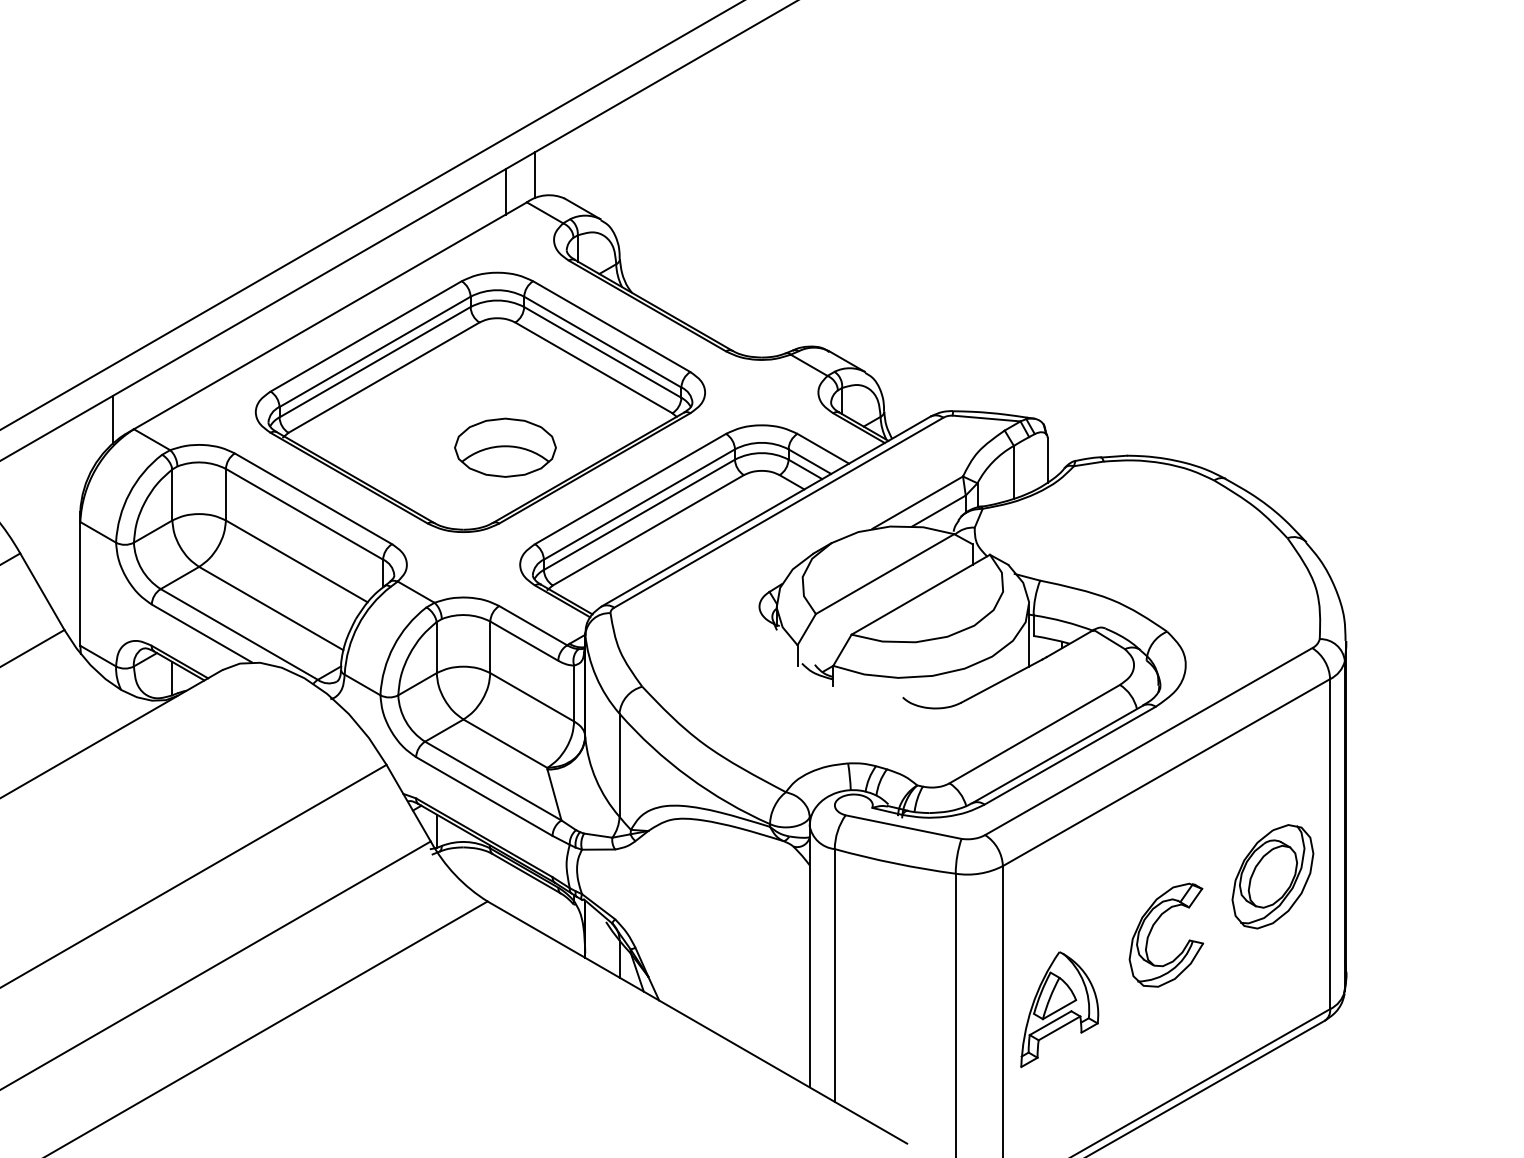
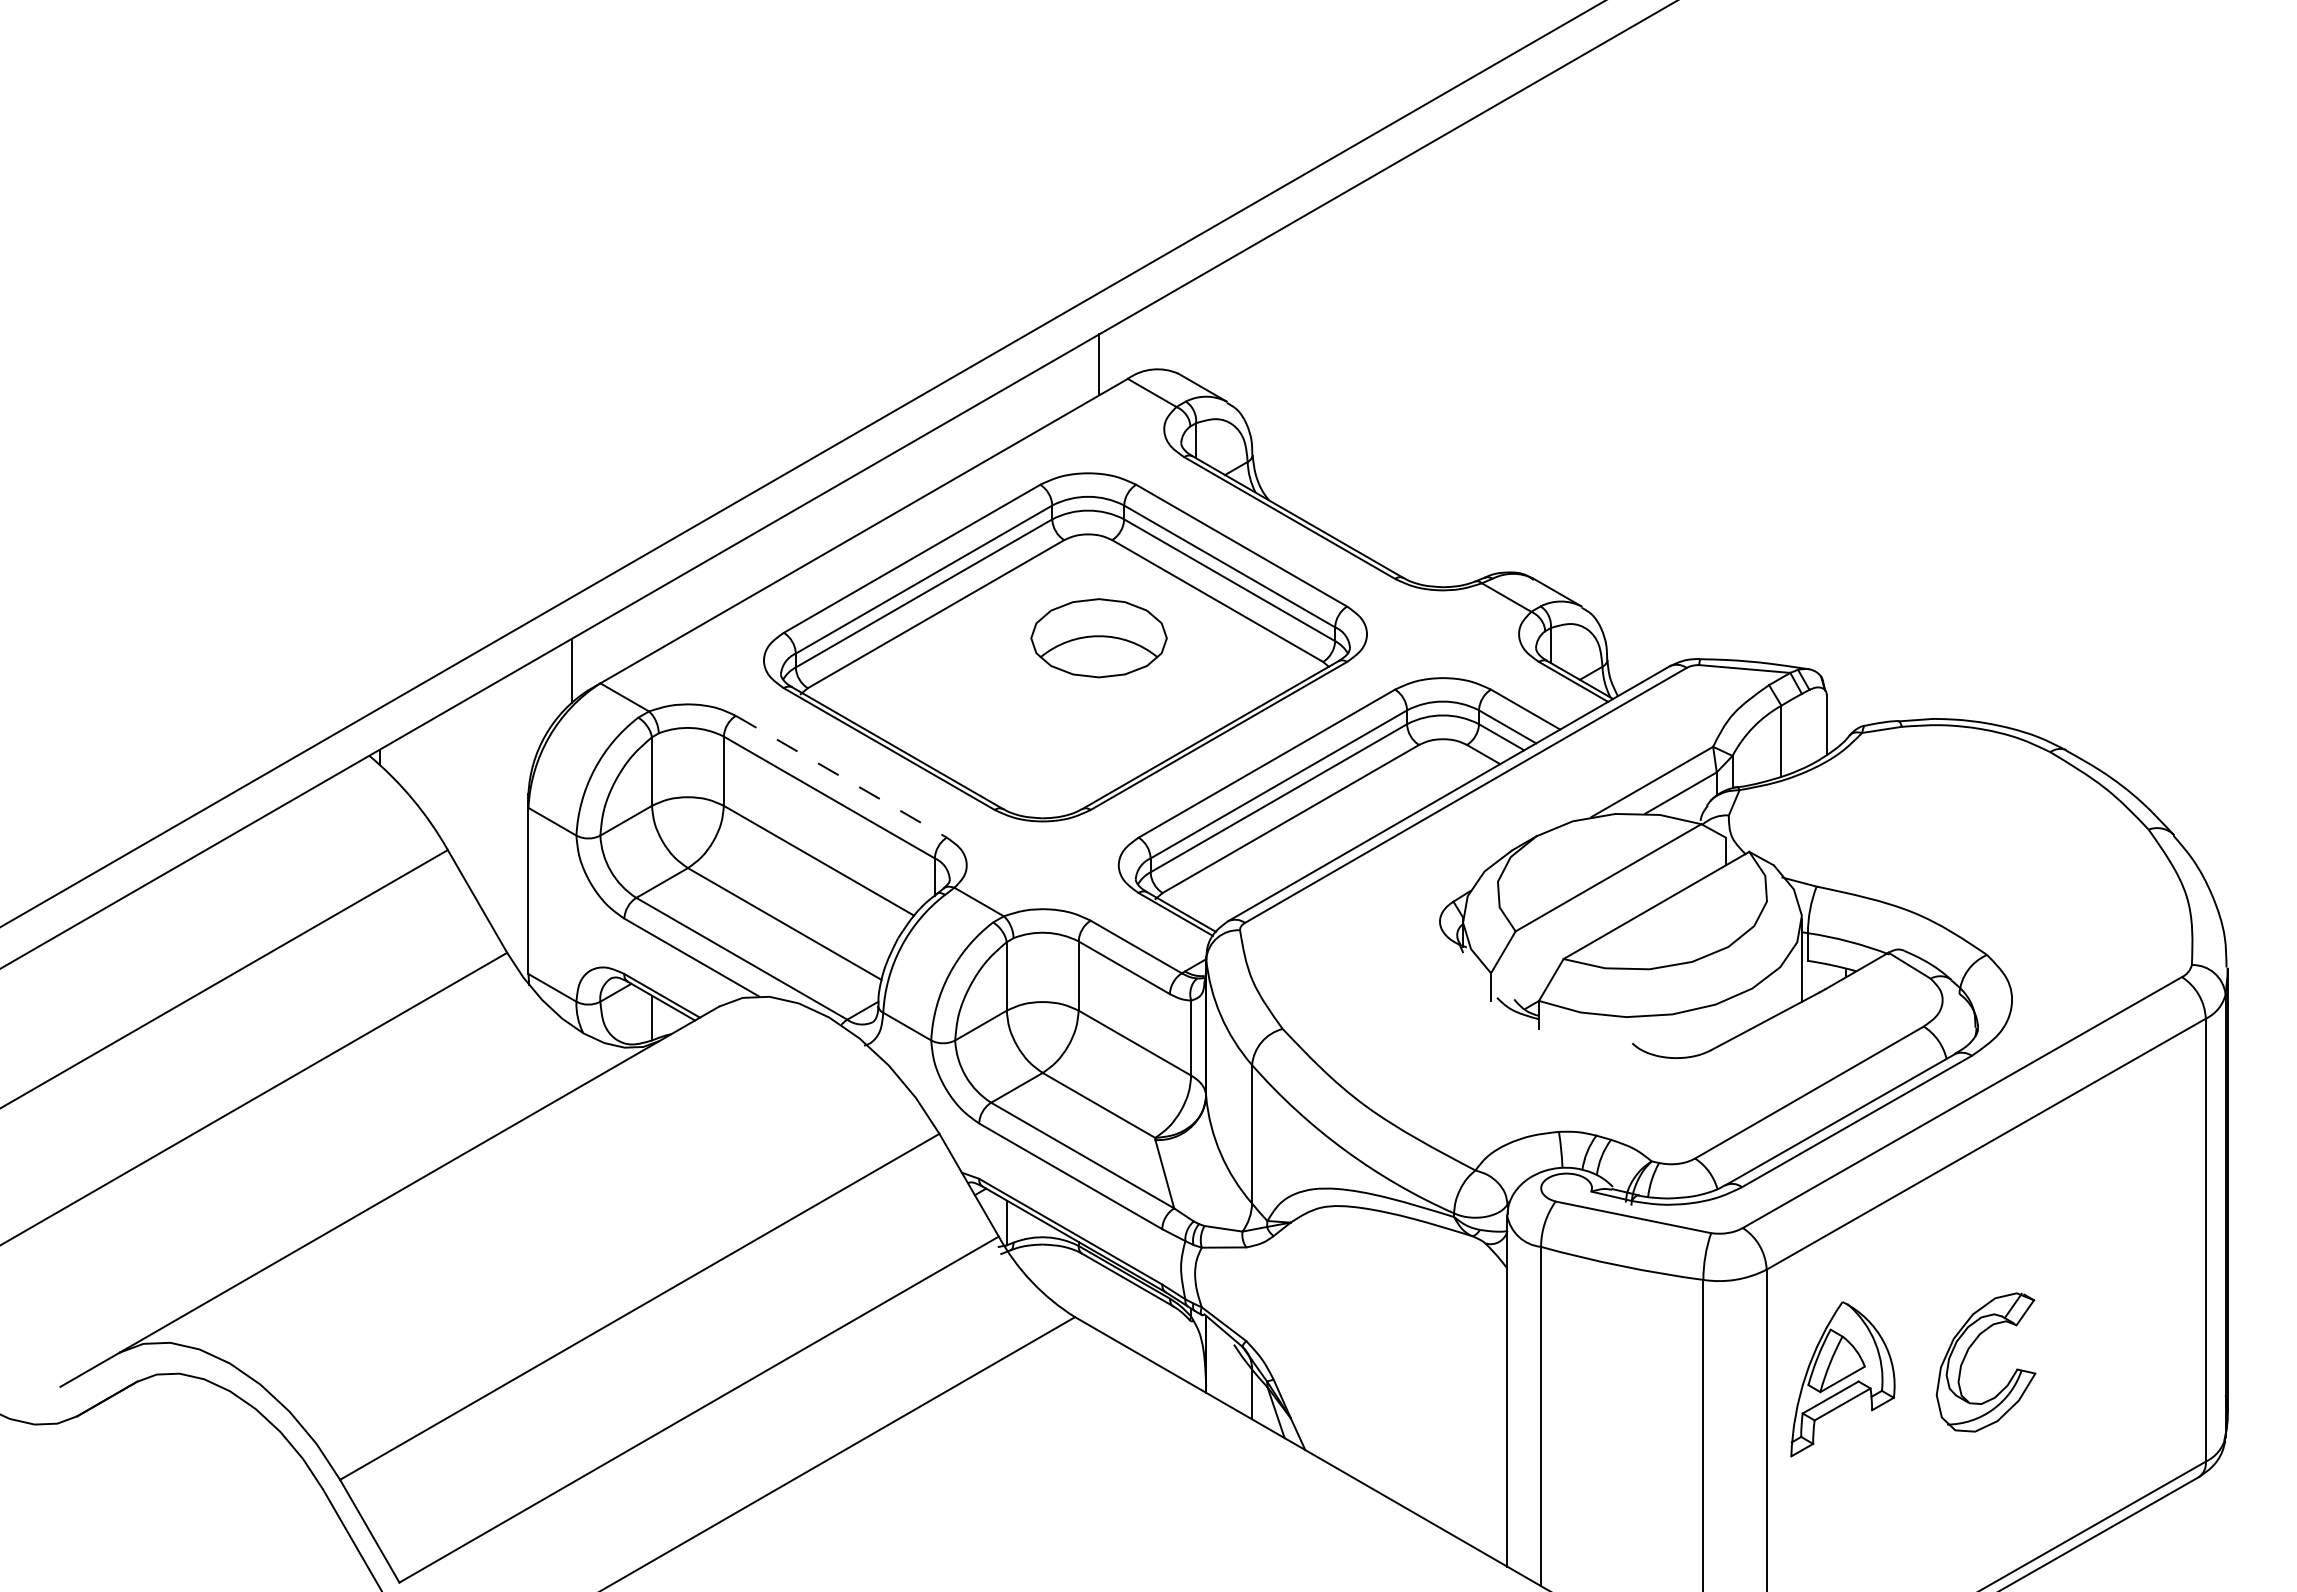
line: (534, 175) -> (1138, 342), removed
part: (505, 447) -> (1098, 638), moved
line: (313, 498) -> (841, 776), solid -> dashed
part: (1273, 876) -> (2129, 1283), removed
part: (1059, 1009) -> (1842, 1379), moved

